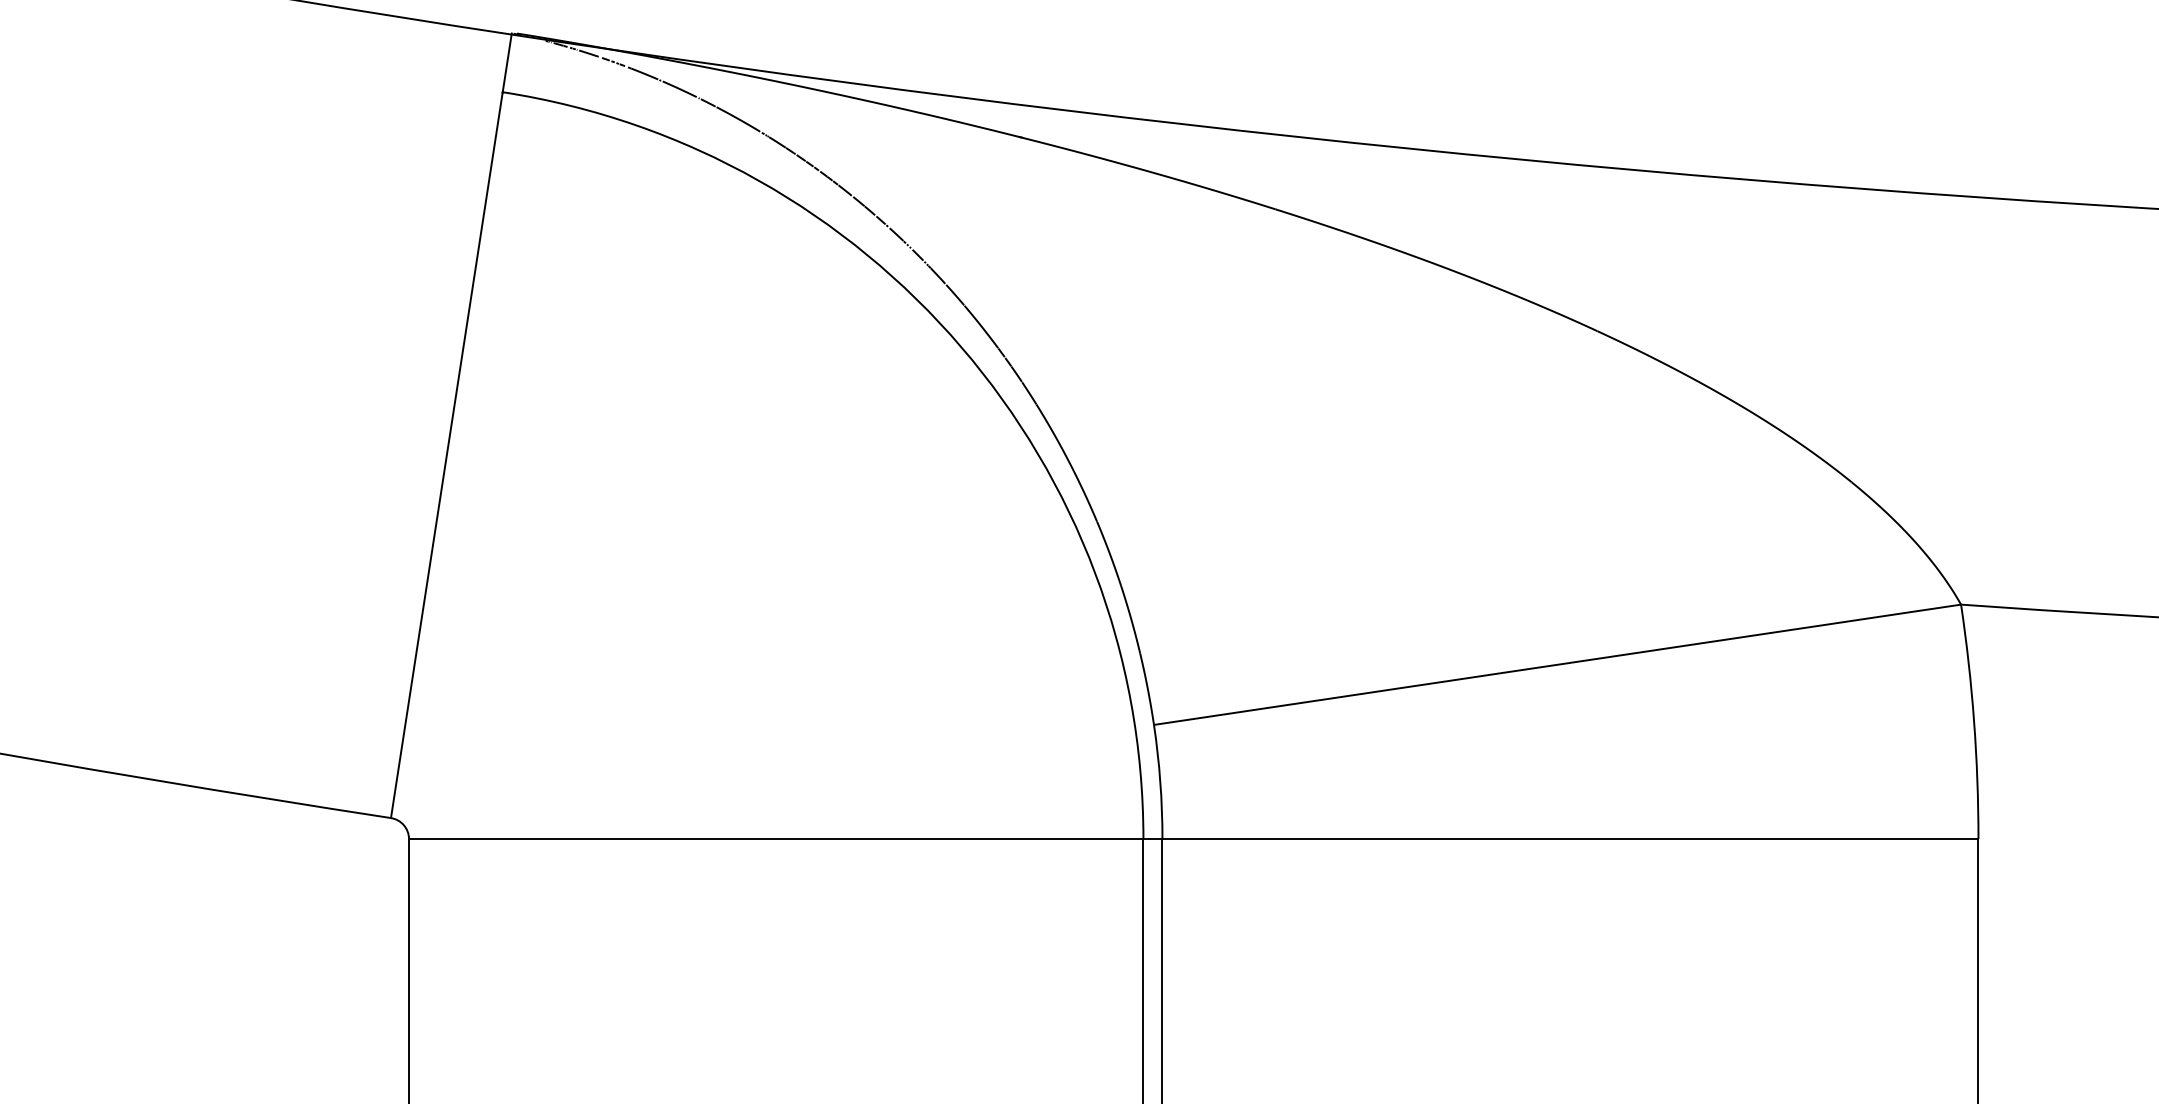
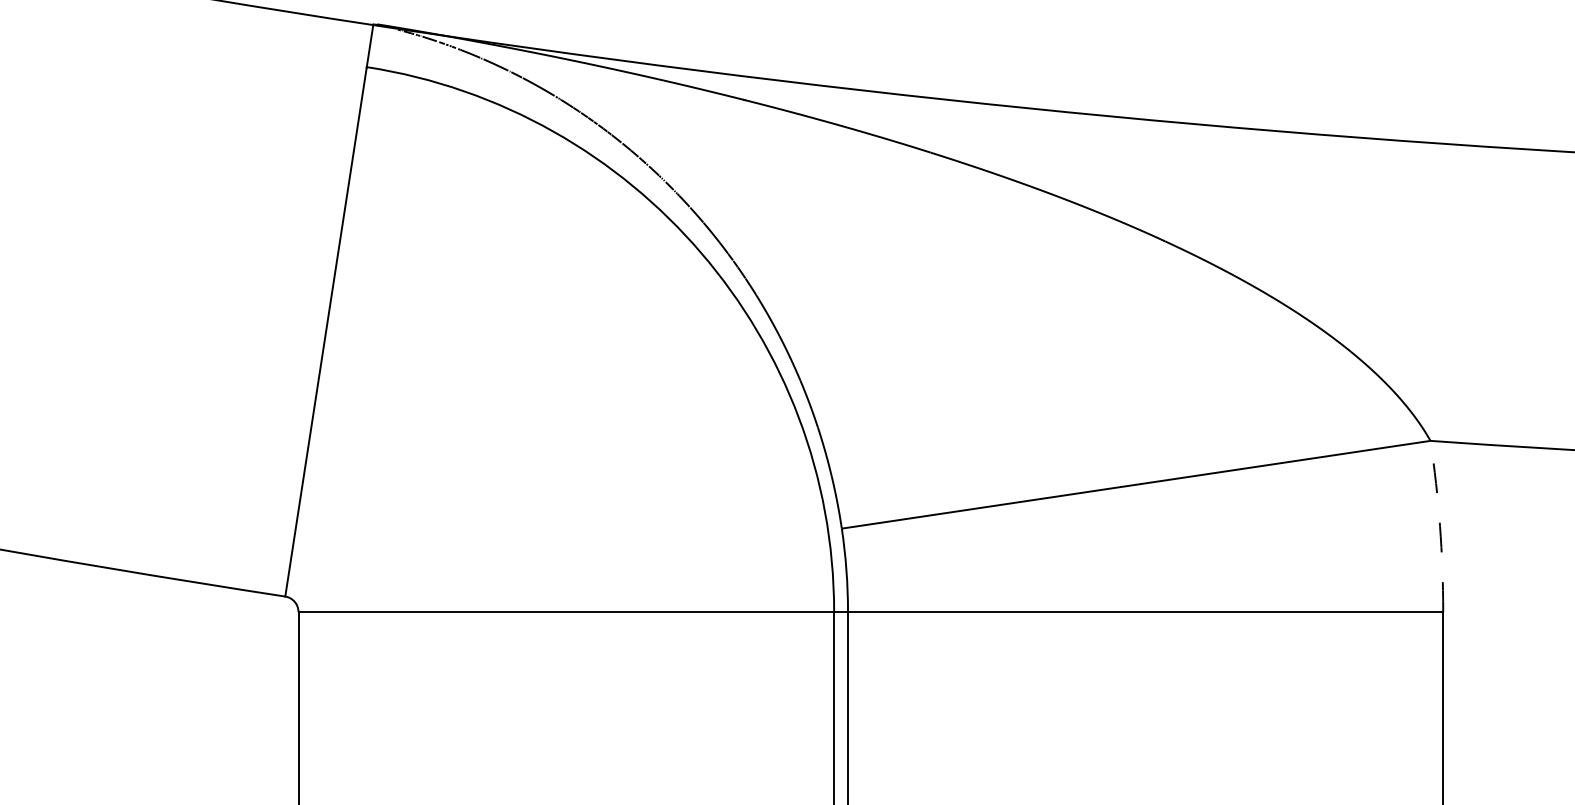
arc: (1974, 721) -> (1440, 526), solid -> dashed

